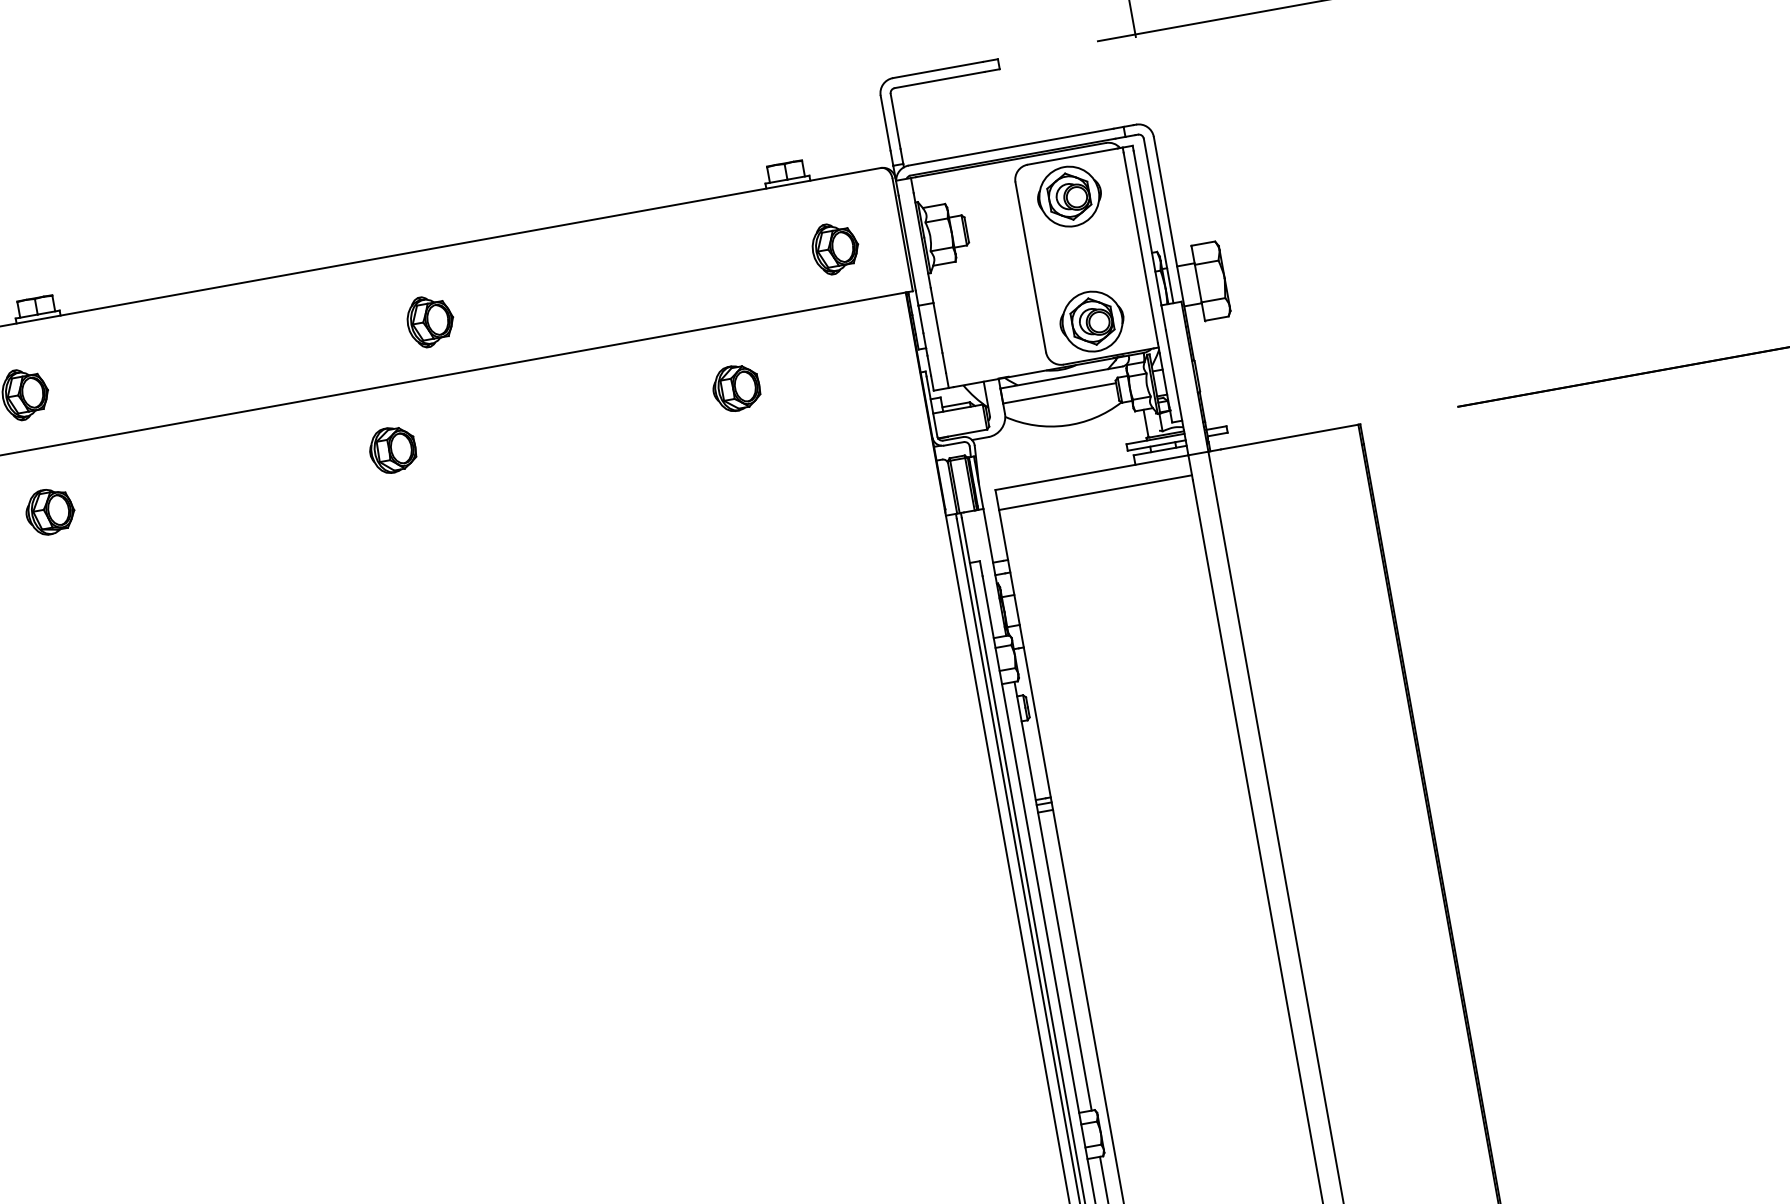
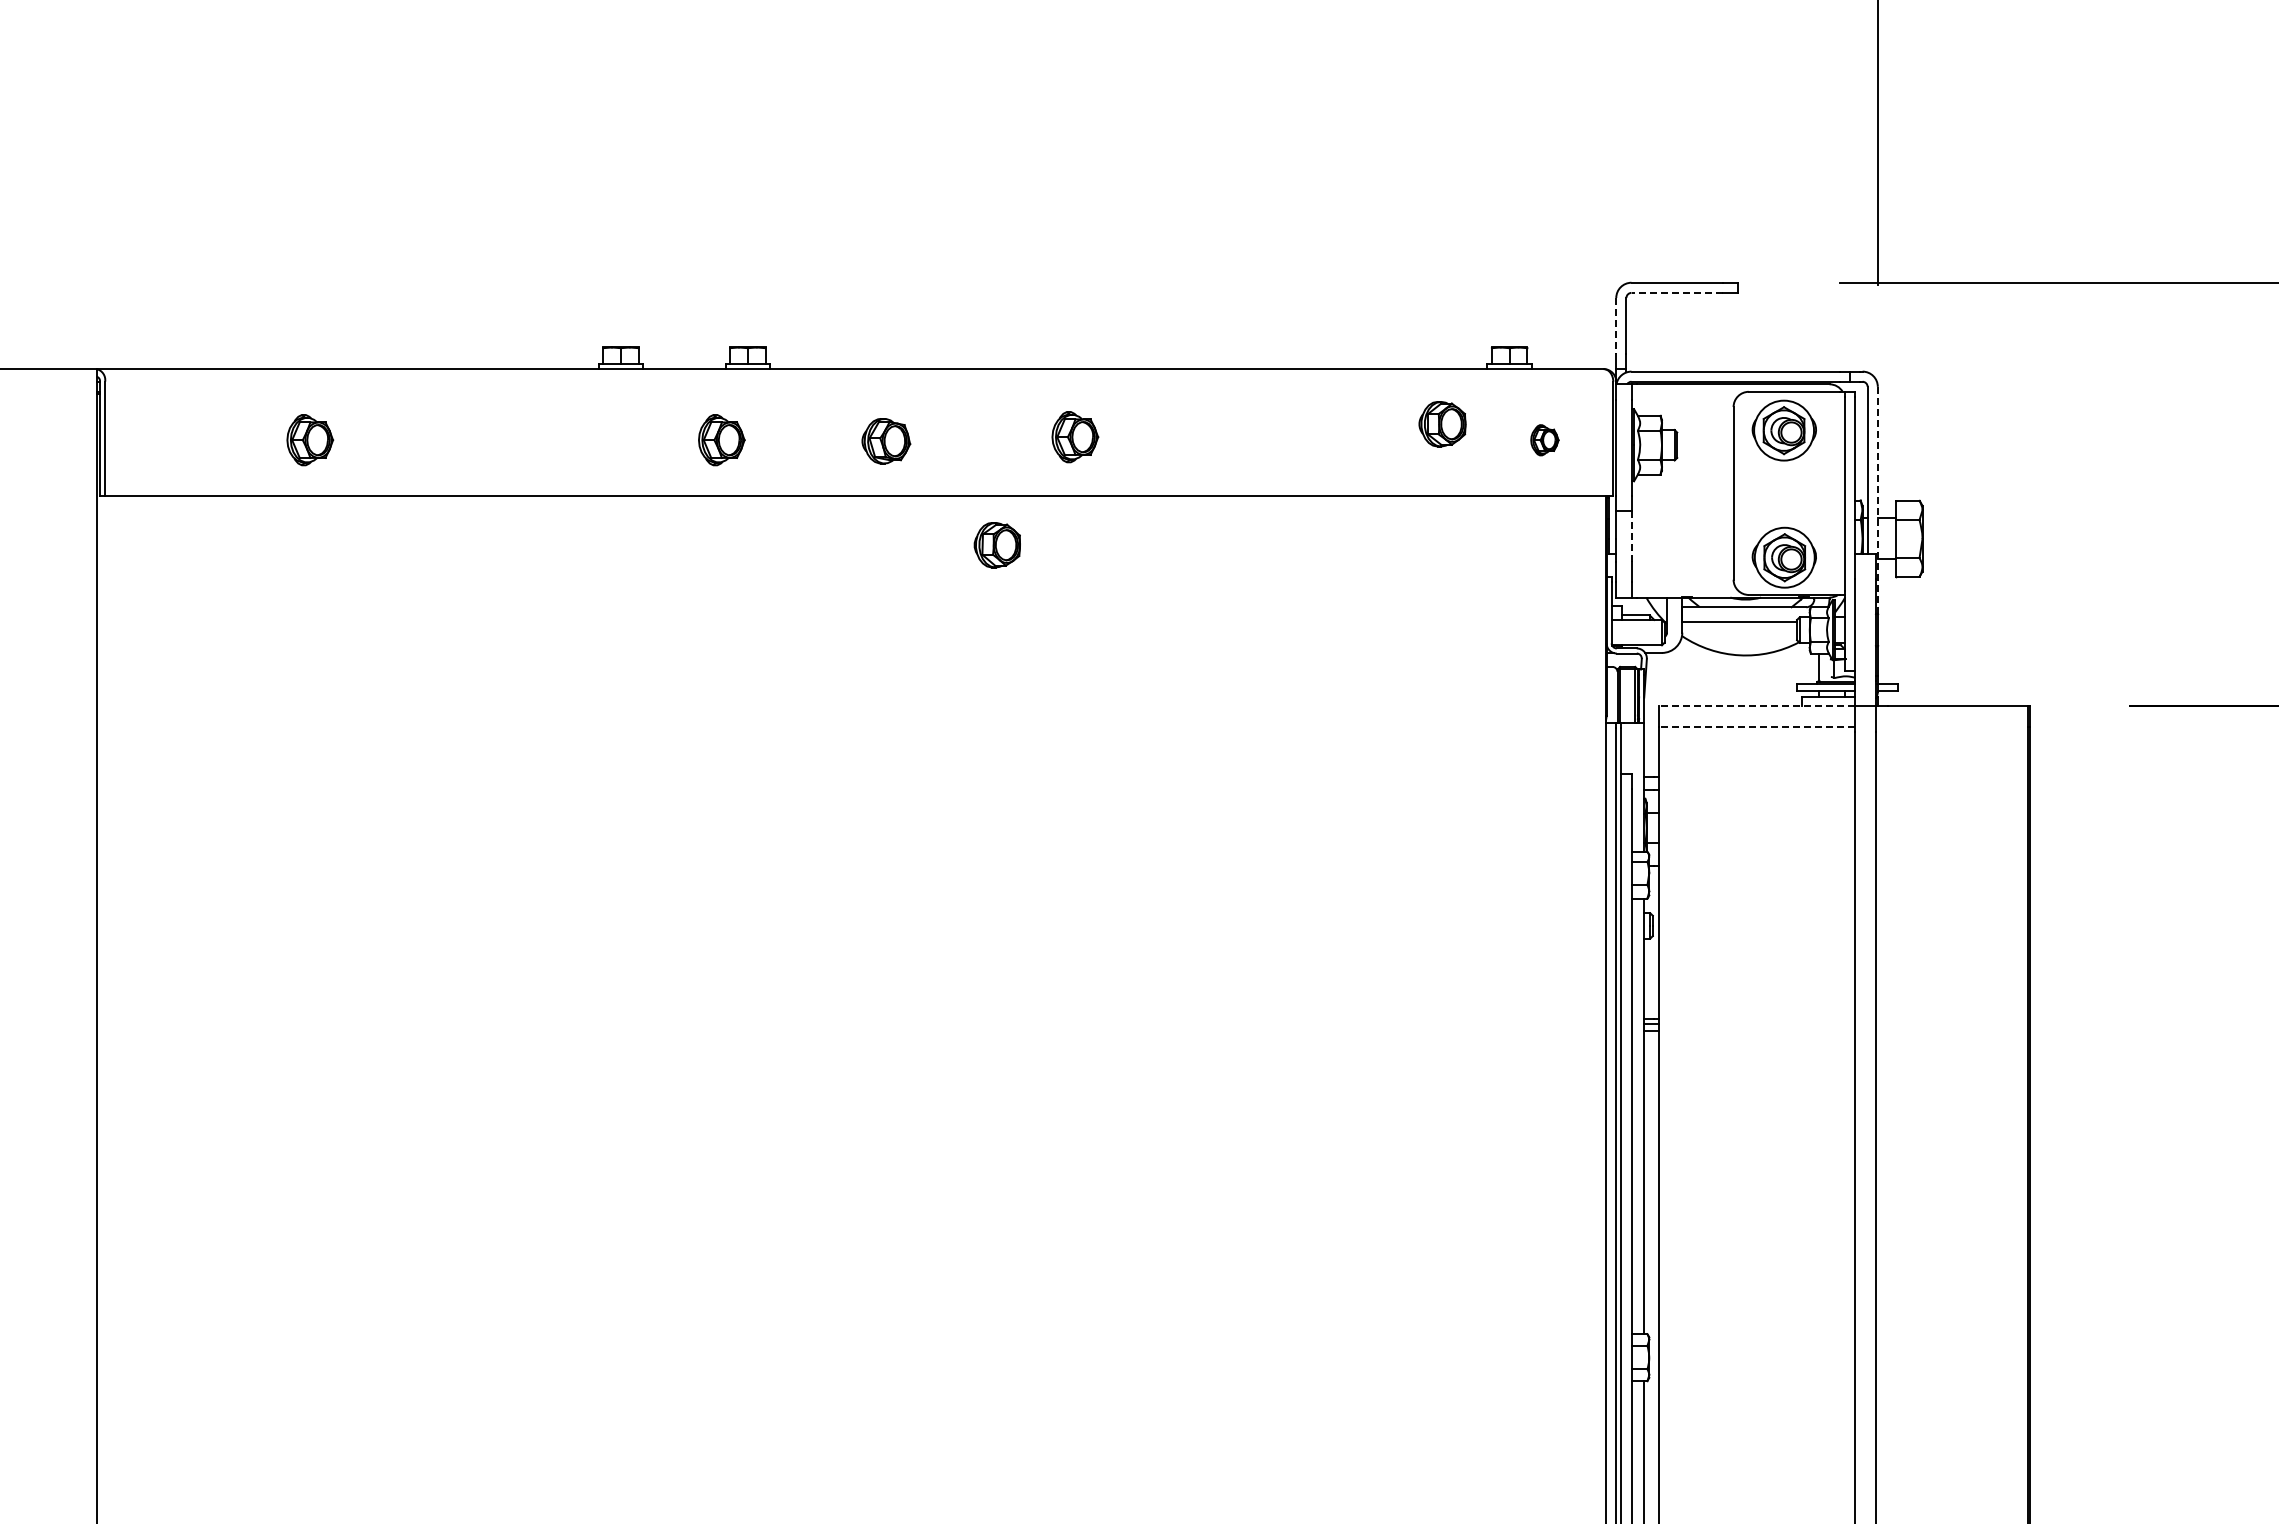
line: (939, 79) -> (1677, 292), solid -> dashed
line: (885, 122) -> (1616, 325), solid -> dashed
part: (835, 248) -> (1544, 440), size x0.6
line: (1173, 248) -> (1877, 500), solid -> dashed
part: (430, 321) -> (1075, 437), moved
line: (937, 327) -> (1631, 536), solid -> dashed
part: (736, 388) -> (1442, 424), moved
part: (392, 450) -> (996, 545), moved
line: (1091, 473) -> (1756, 706), solid -> dashed
line: (1094, 492) -> (1756, 726), solid -> dashed
part: (50, 511) -> (886, 441), moved

